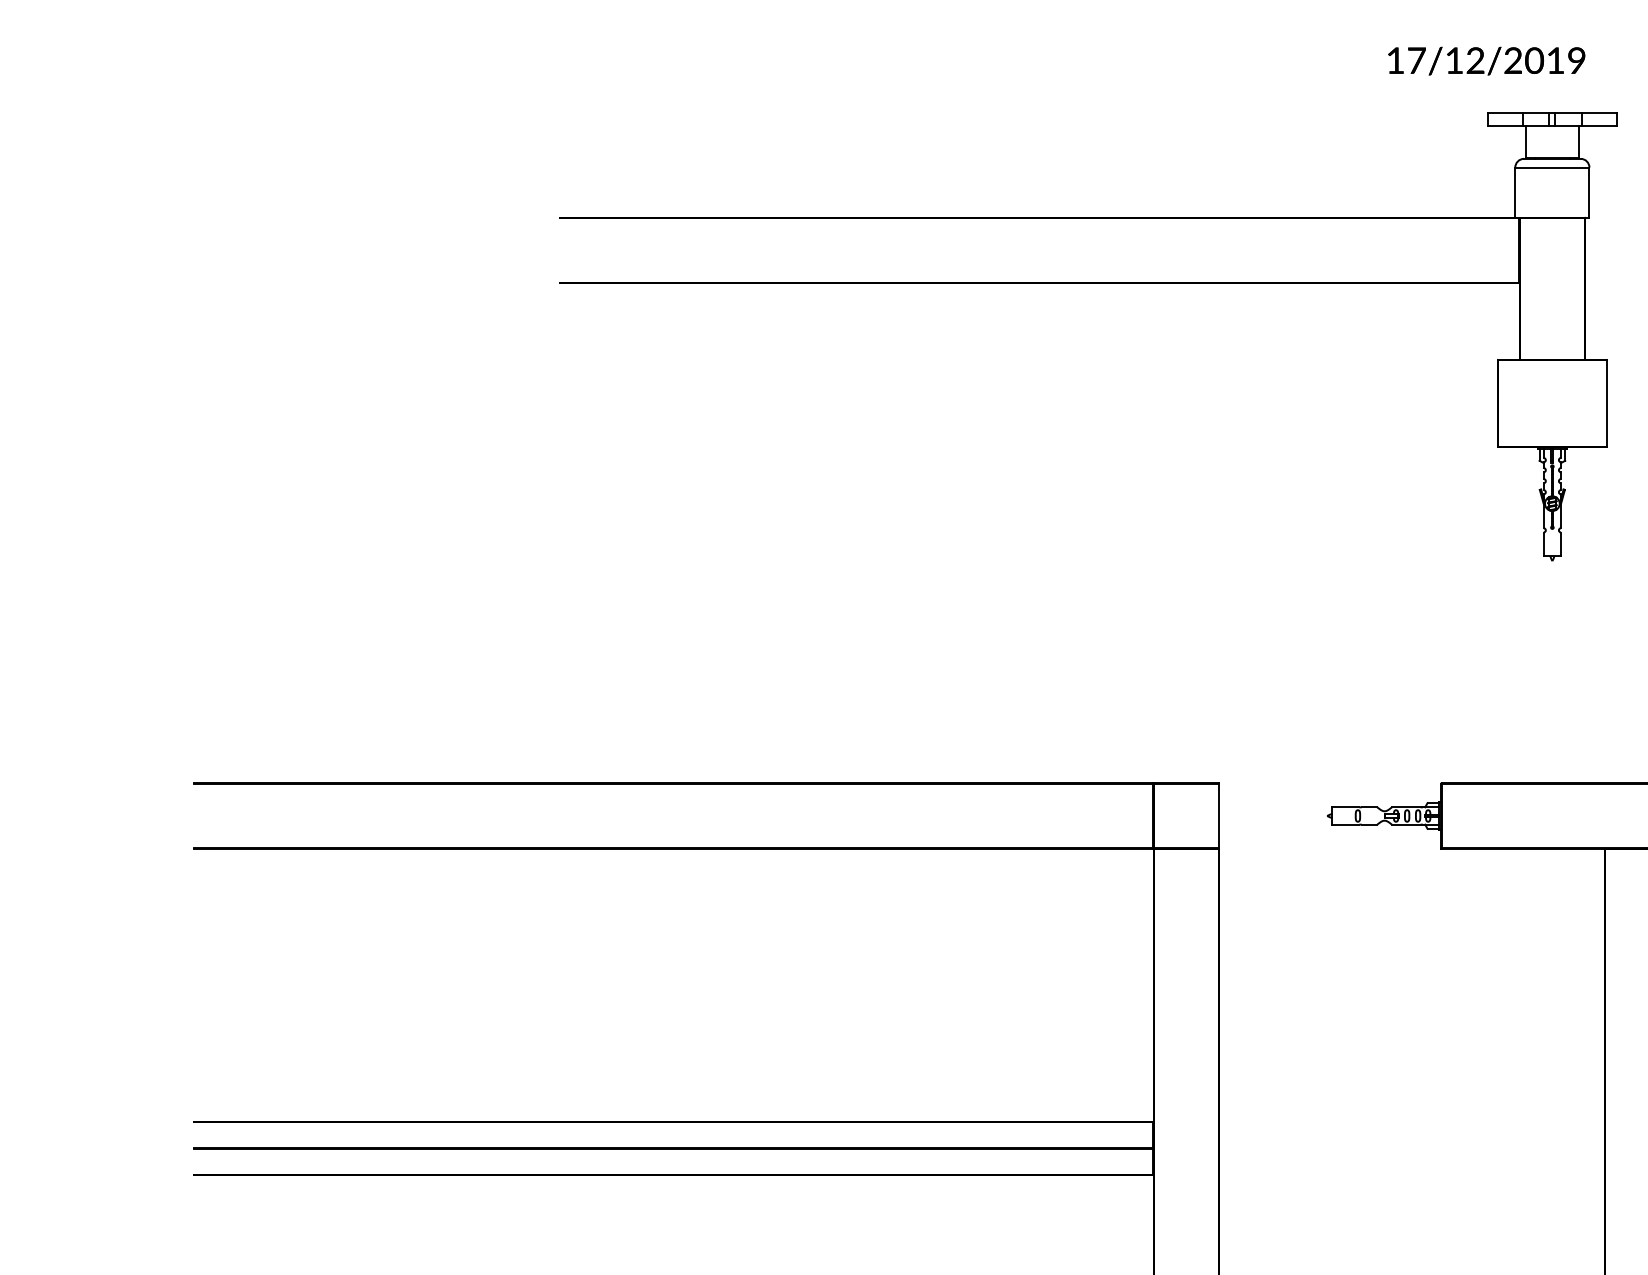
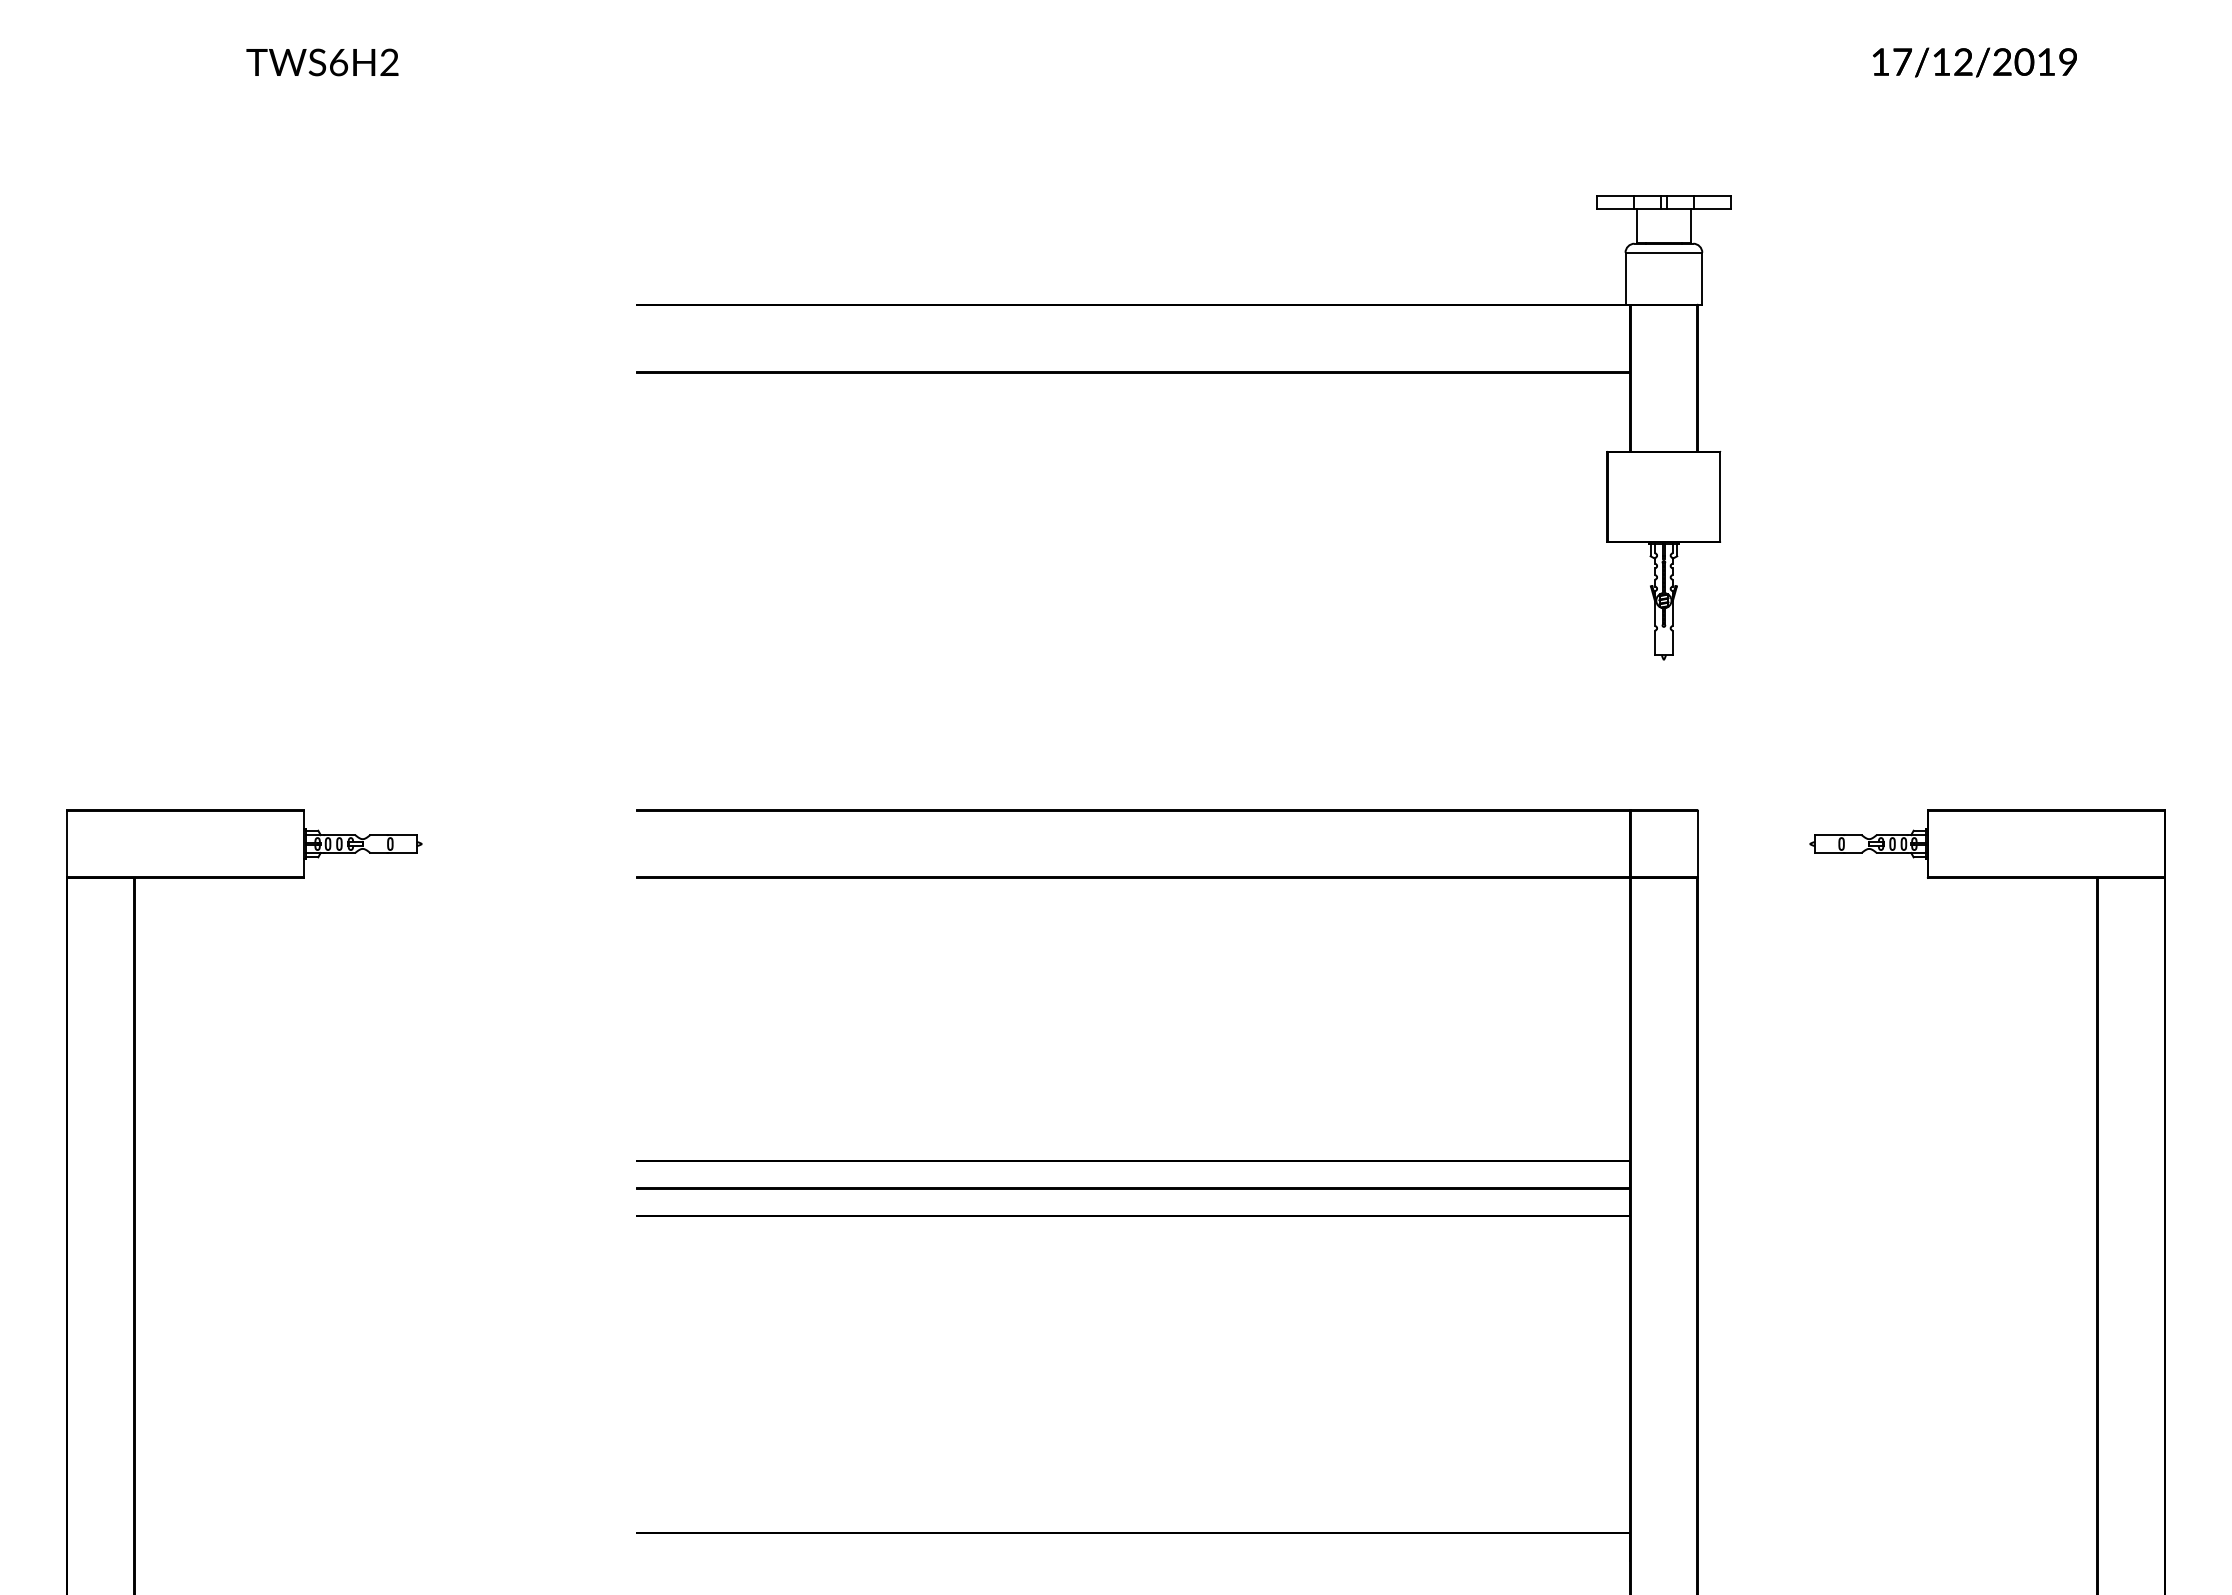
part: (1088, 284) -> (1183, 373), moved

